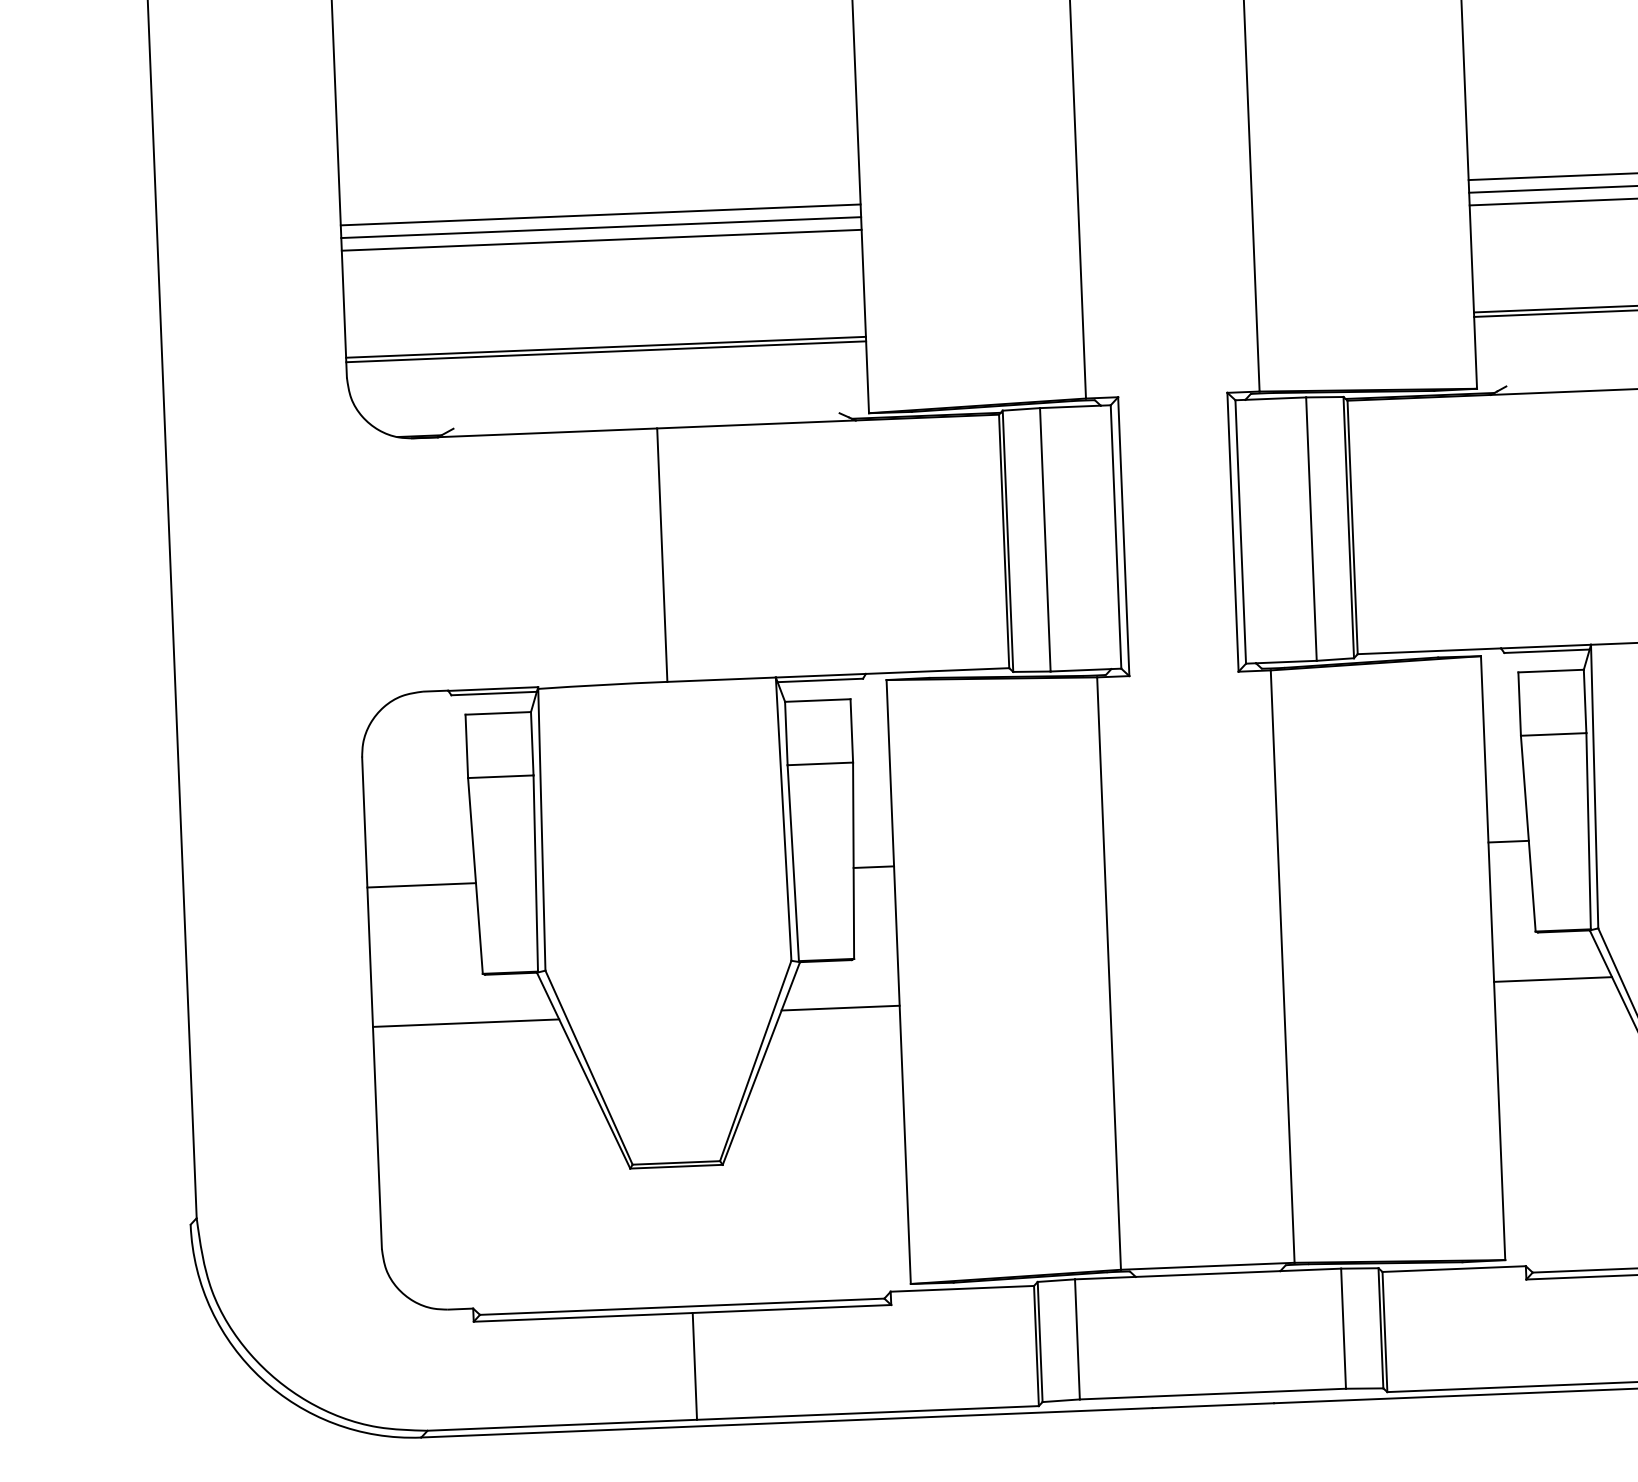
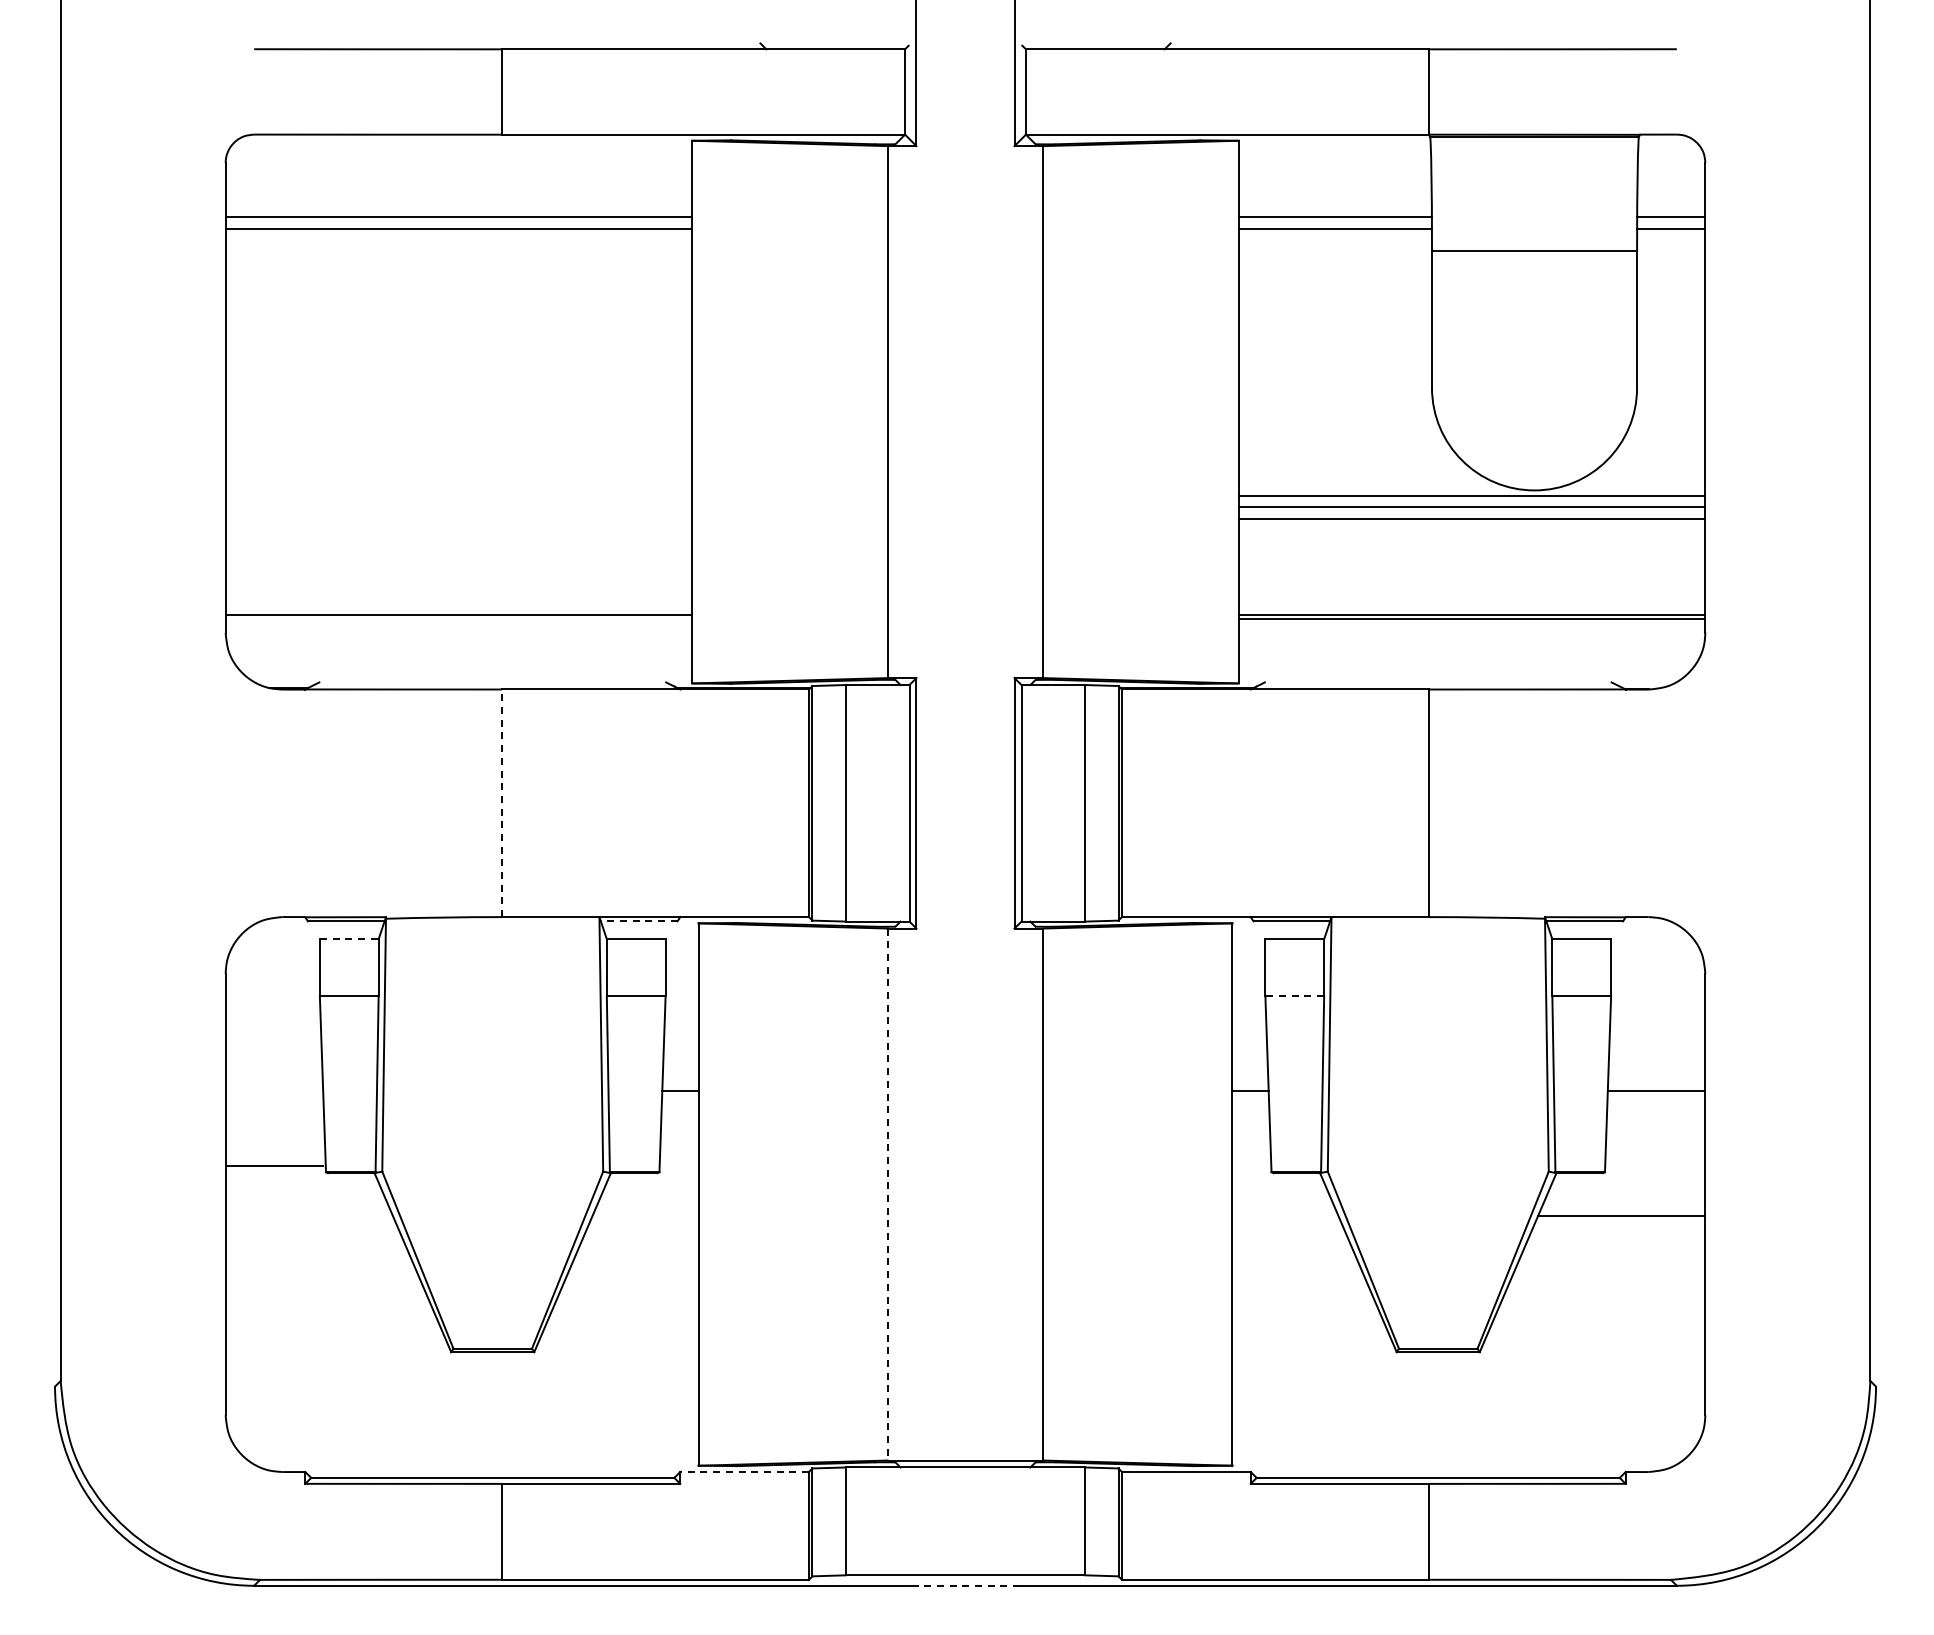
line: (600, 215) -> (458, 496), removed
line: (600, 227) -> (458, 507), removed
line: (601, 239) -> (458, 518), removed
line: (605, 351) -> (458, 618), removed
line: (662, 555) -> (502, 803), solid -> dashed
line: (819, 680) -> (638, 921), solid -> dashed
line: (498, 713) -> (349, 939), solid -> dashed
line: (1553, 734) -> (1294, 996), solid -> dashed
line: (421, 885) -> (274, 1165), moved
line: (1109, 973) -> (887, 1194), solid -> dashed
line: (1553, 979) -> (1285, 1215), removed
line: (840, 1007) -> (645, 1215), removed
line: (465, 1022) -> (308, 1215), removed
line: (962, 1288) -> (744, 1471), solid -> dashed
line: (1213, 1405) -> (965, 1585), solid -> dashed

